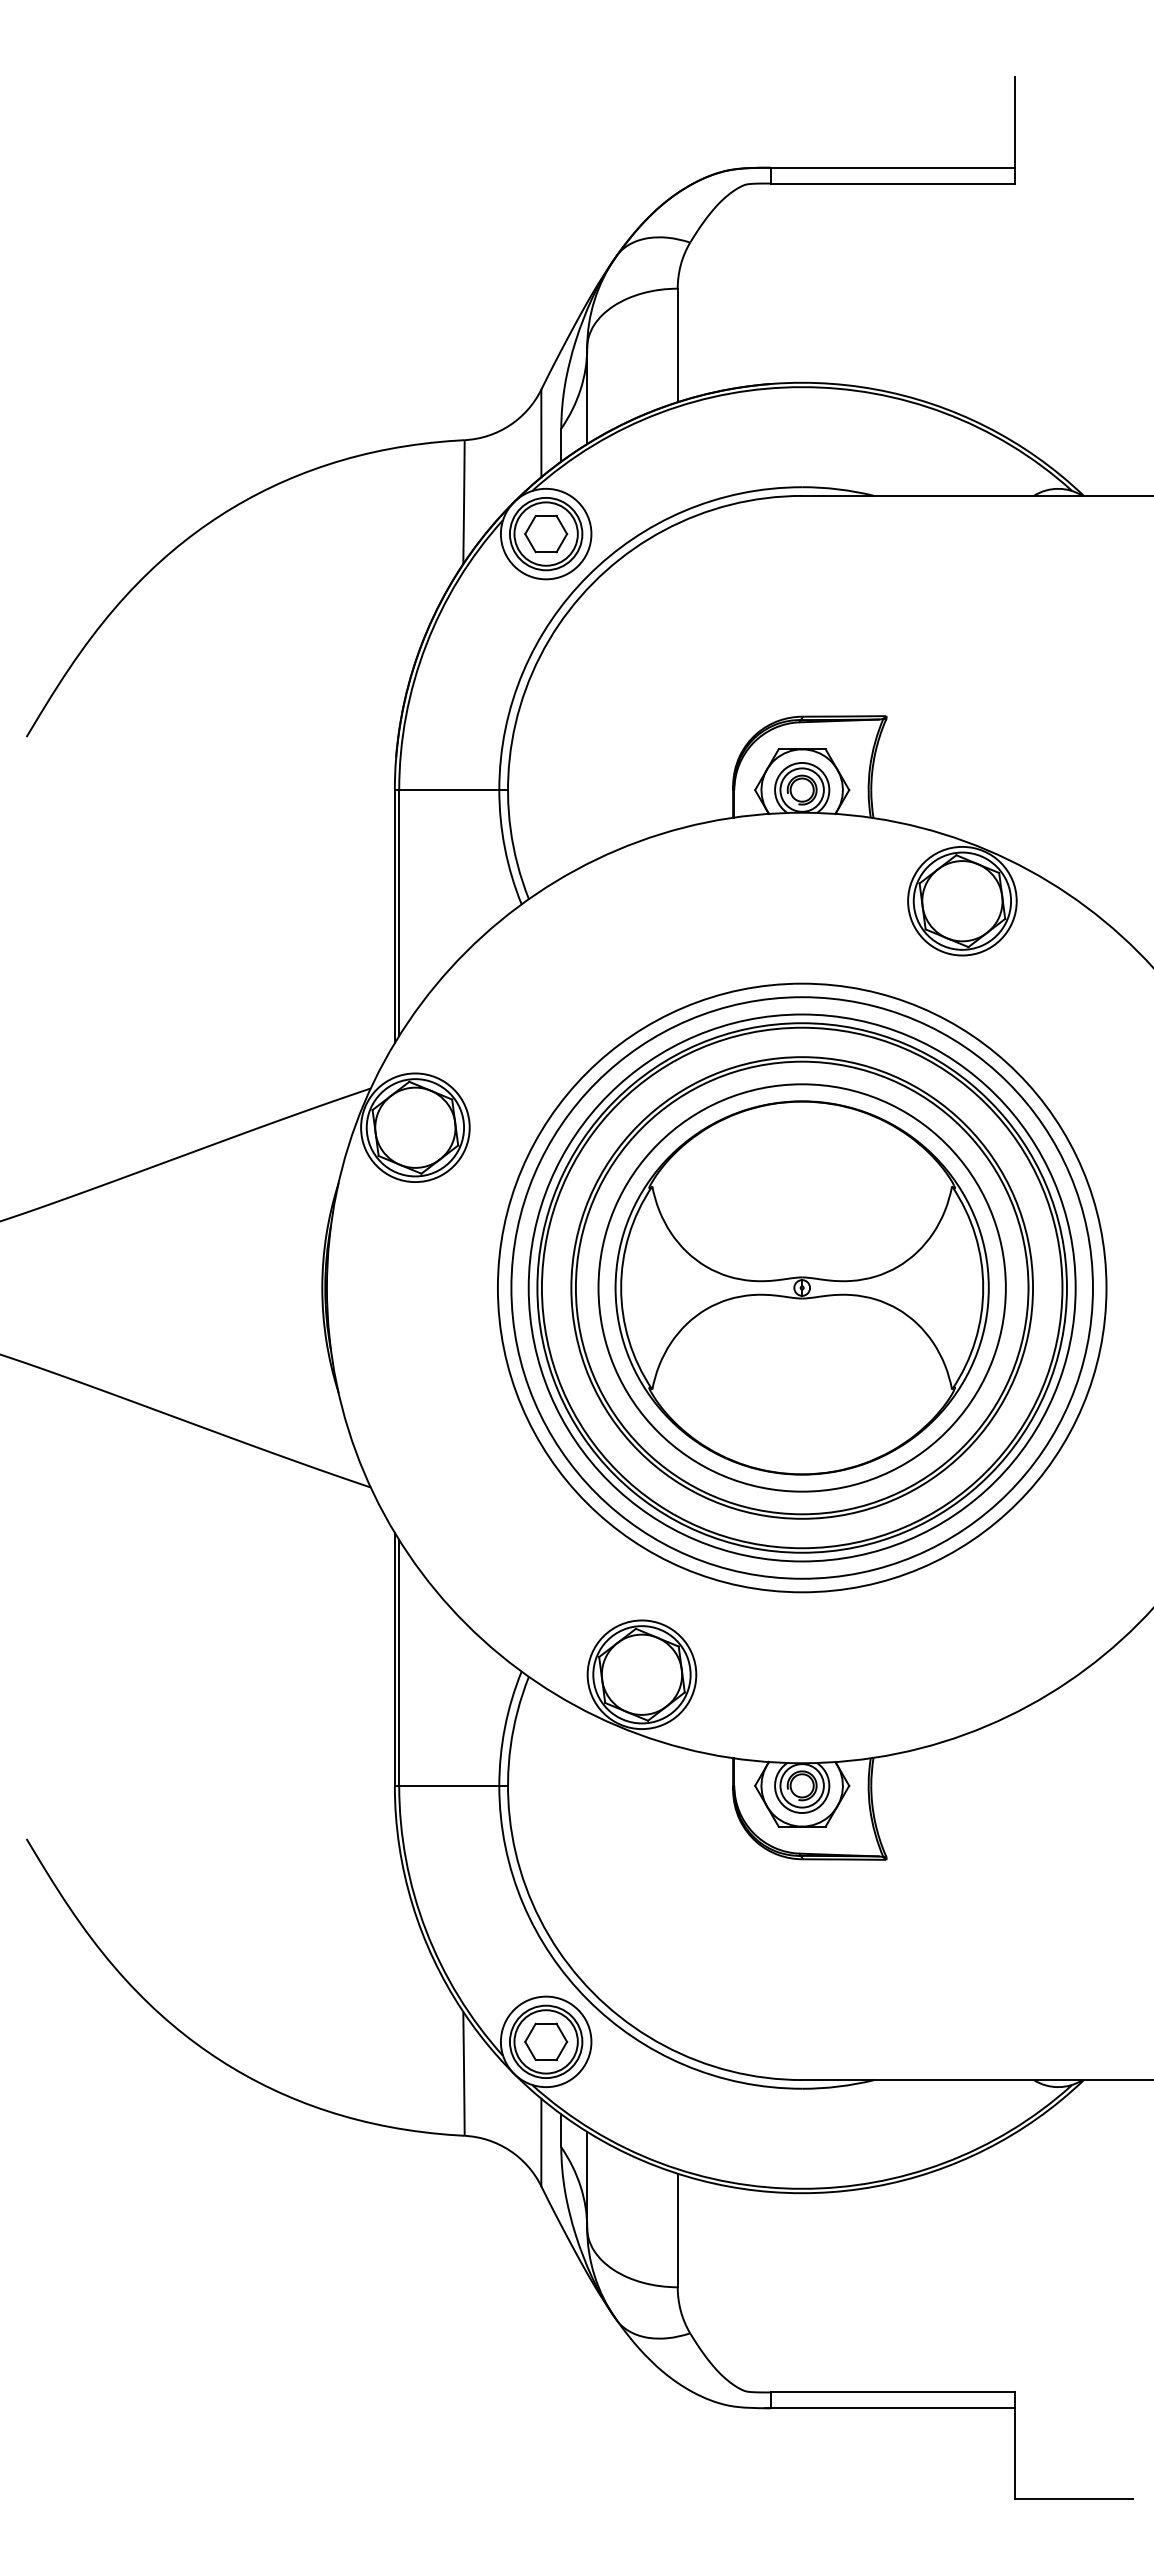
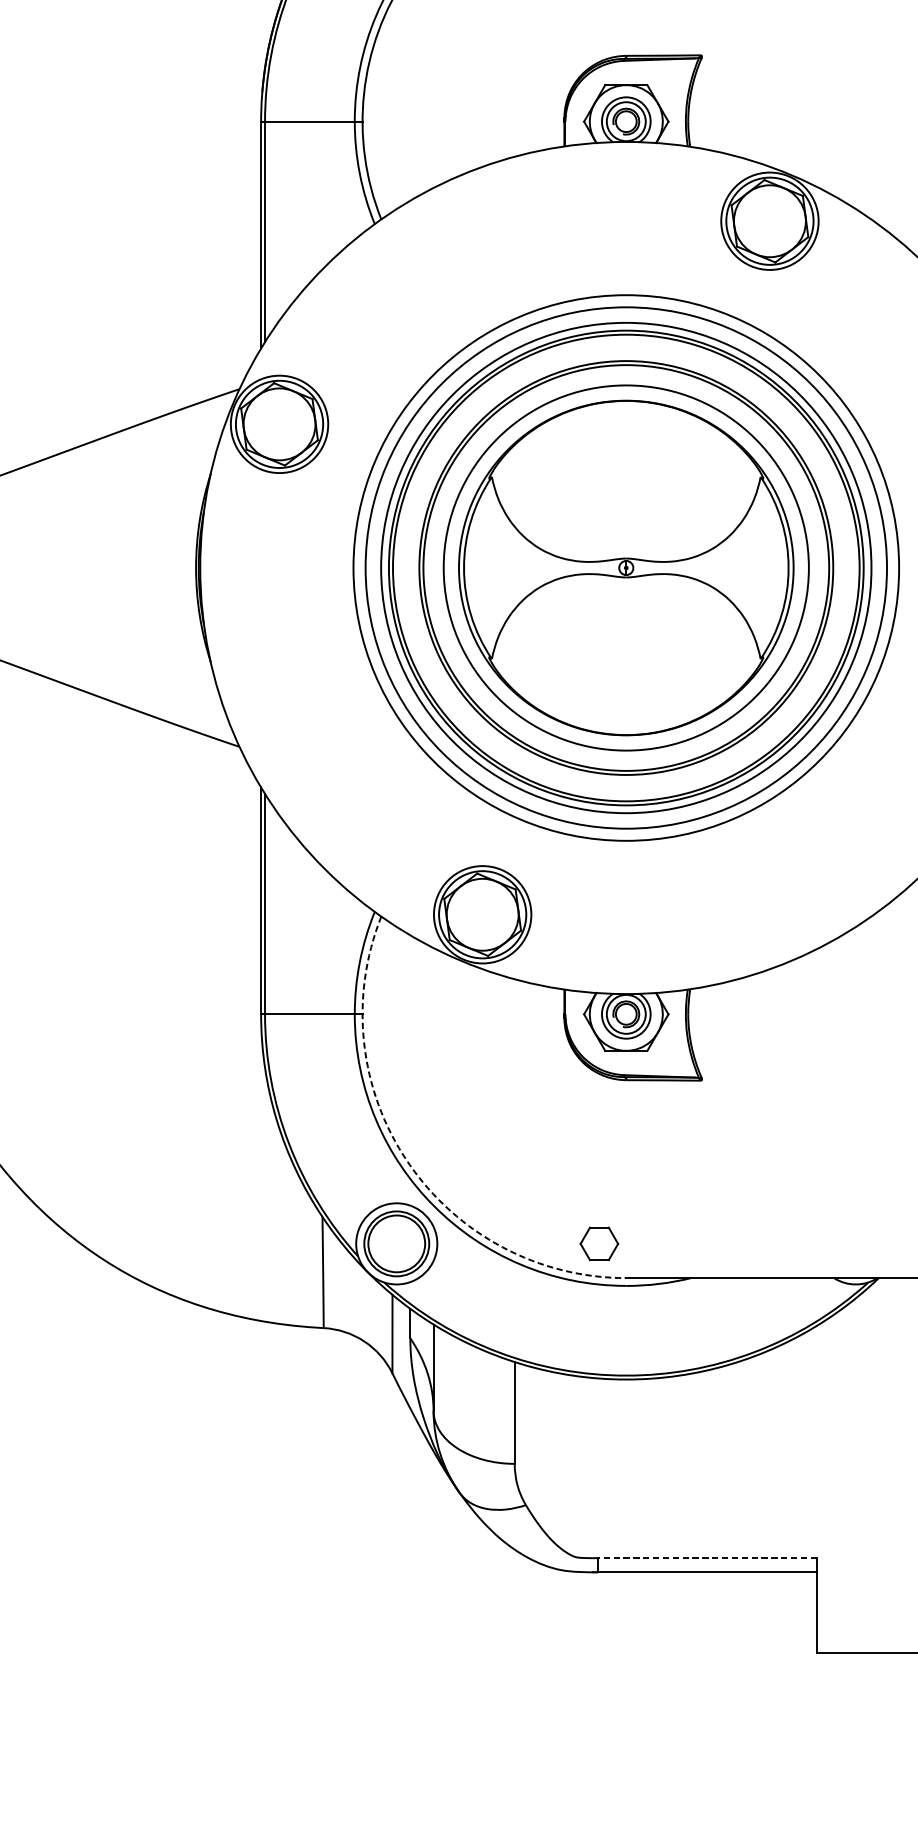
arc: (558, 1950) -> (407, 1161), solid -> dashed
part: (546, 2041) -> (599, 1243), moved
line: (892, 2392) -> (707, 1558), solid -> dashed

